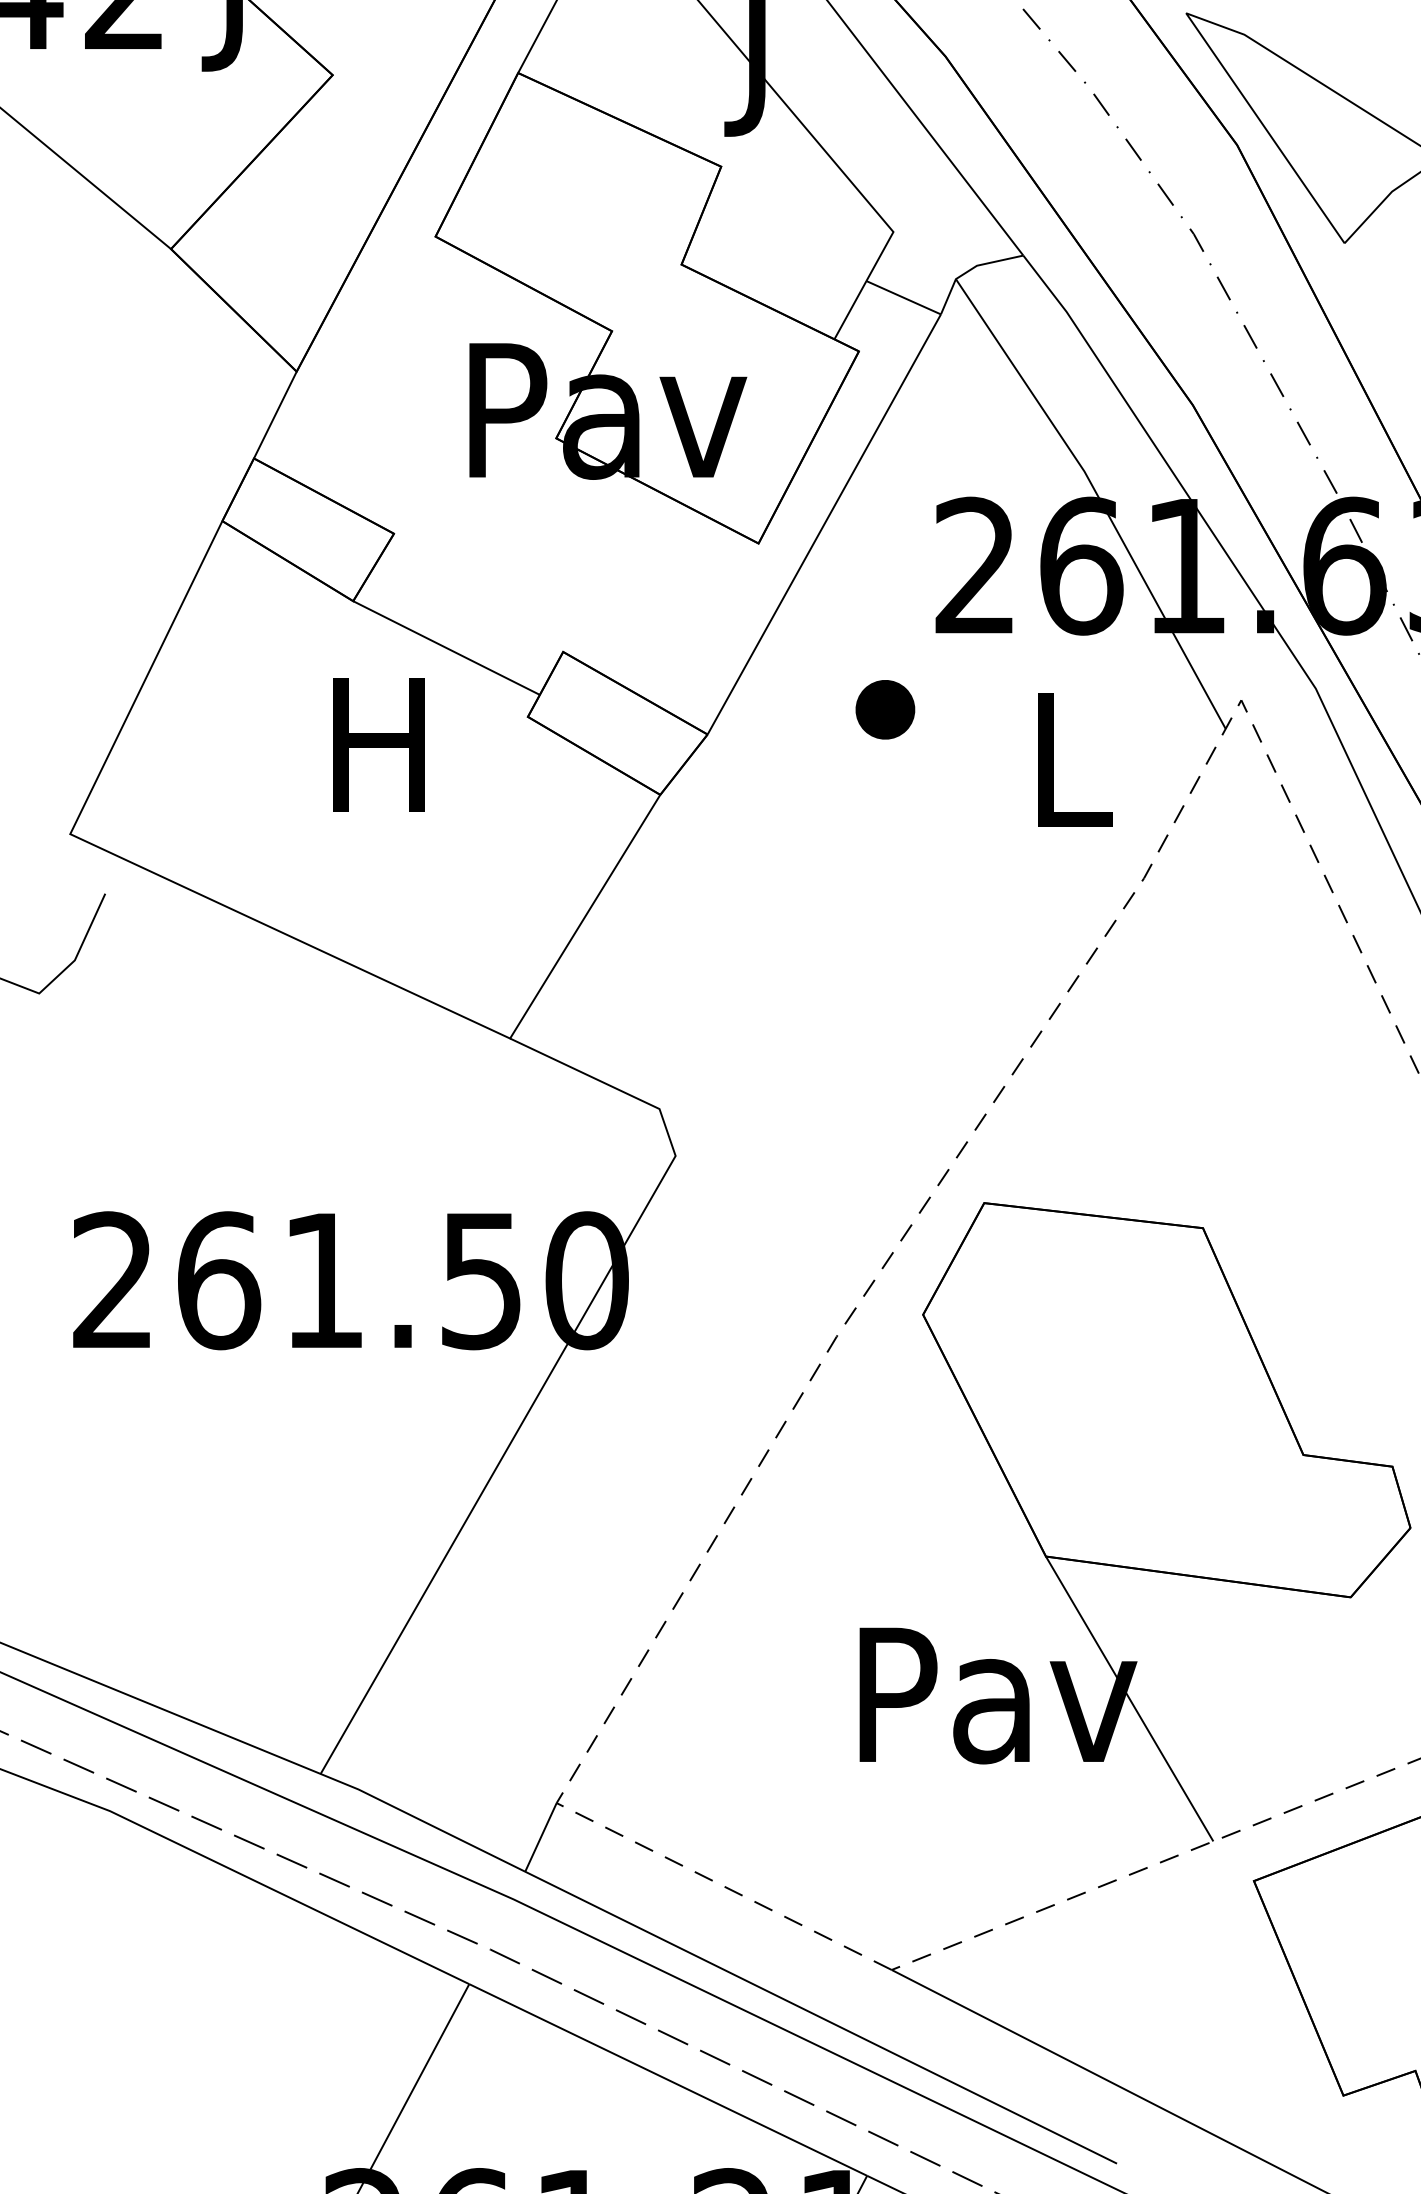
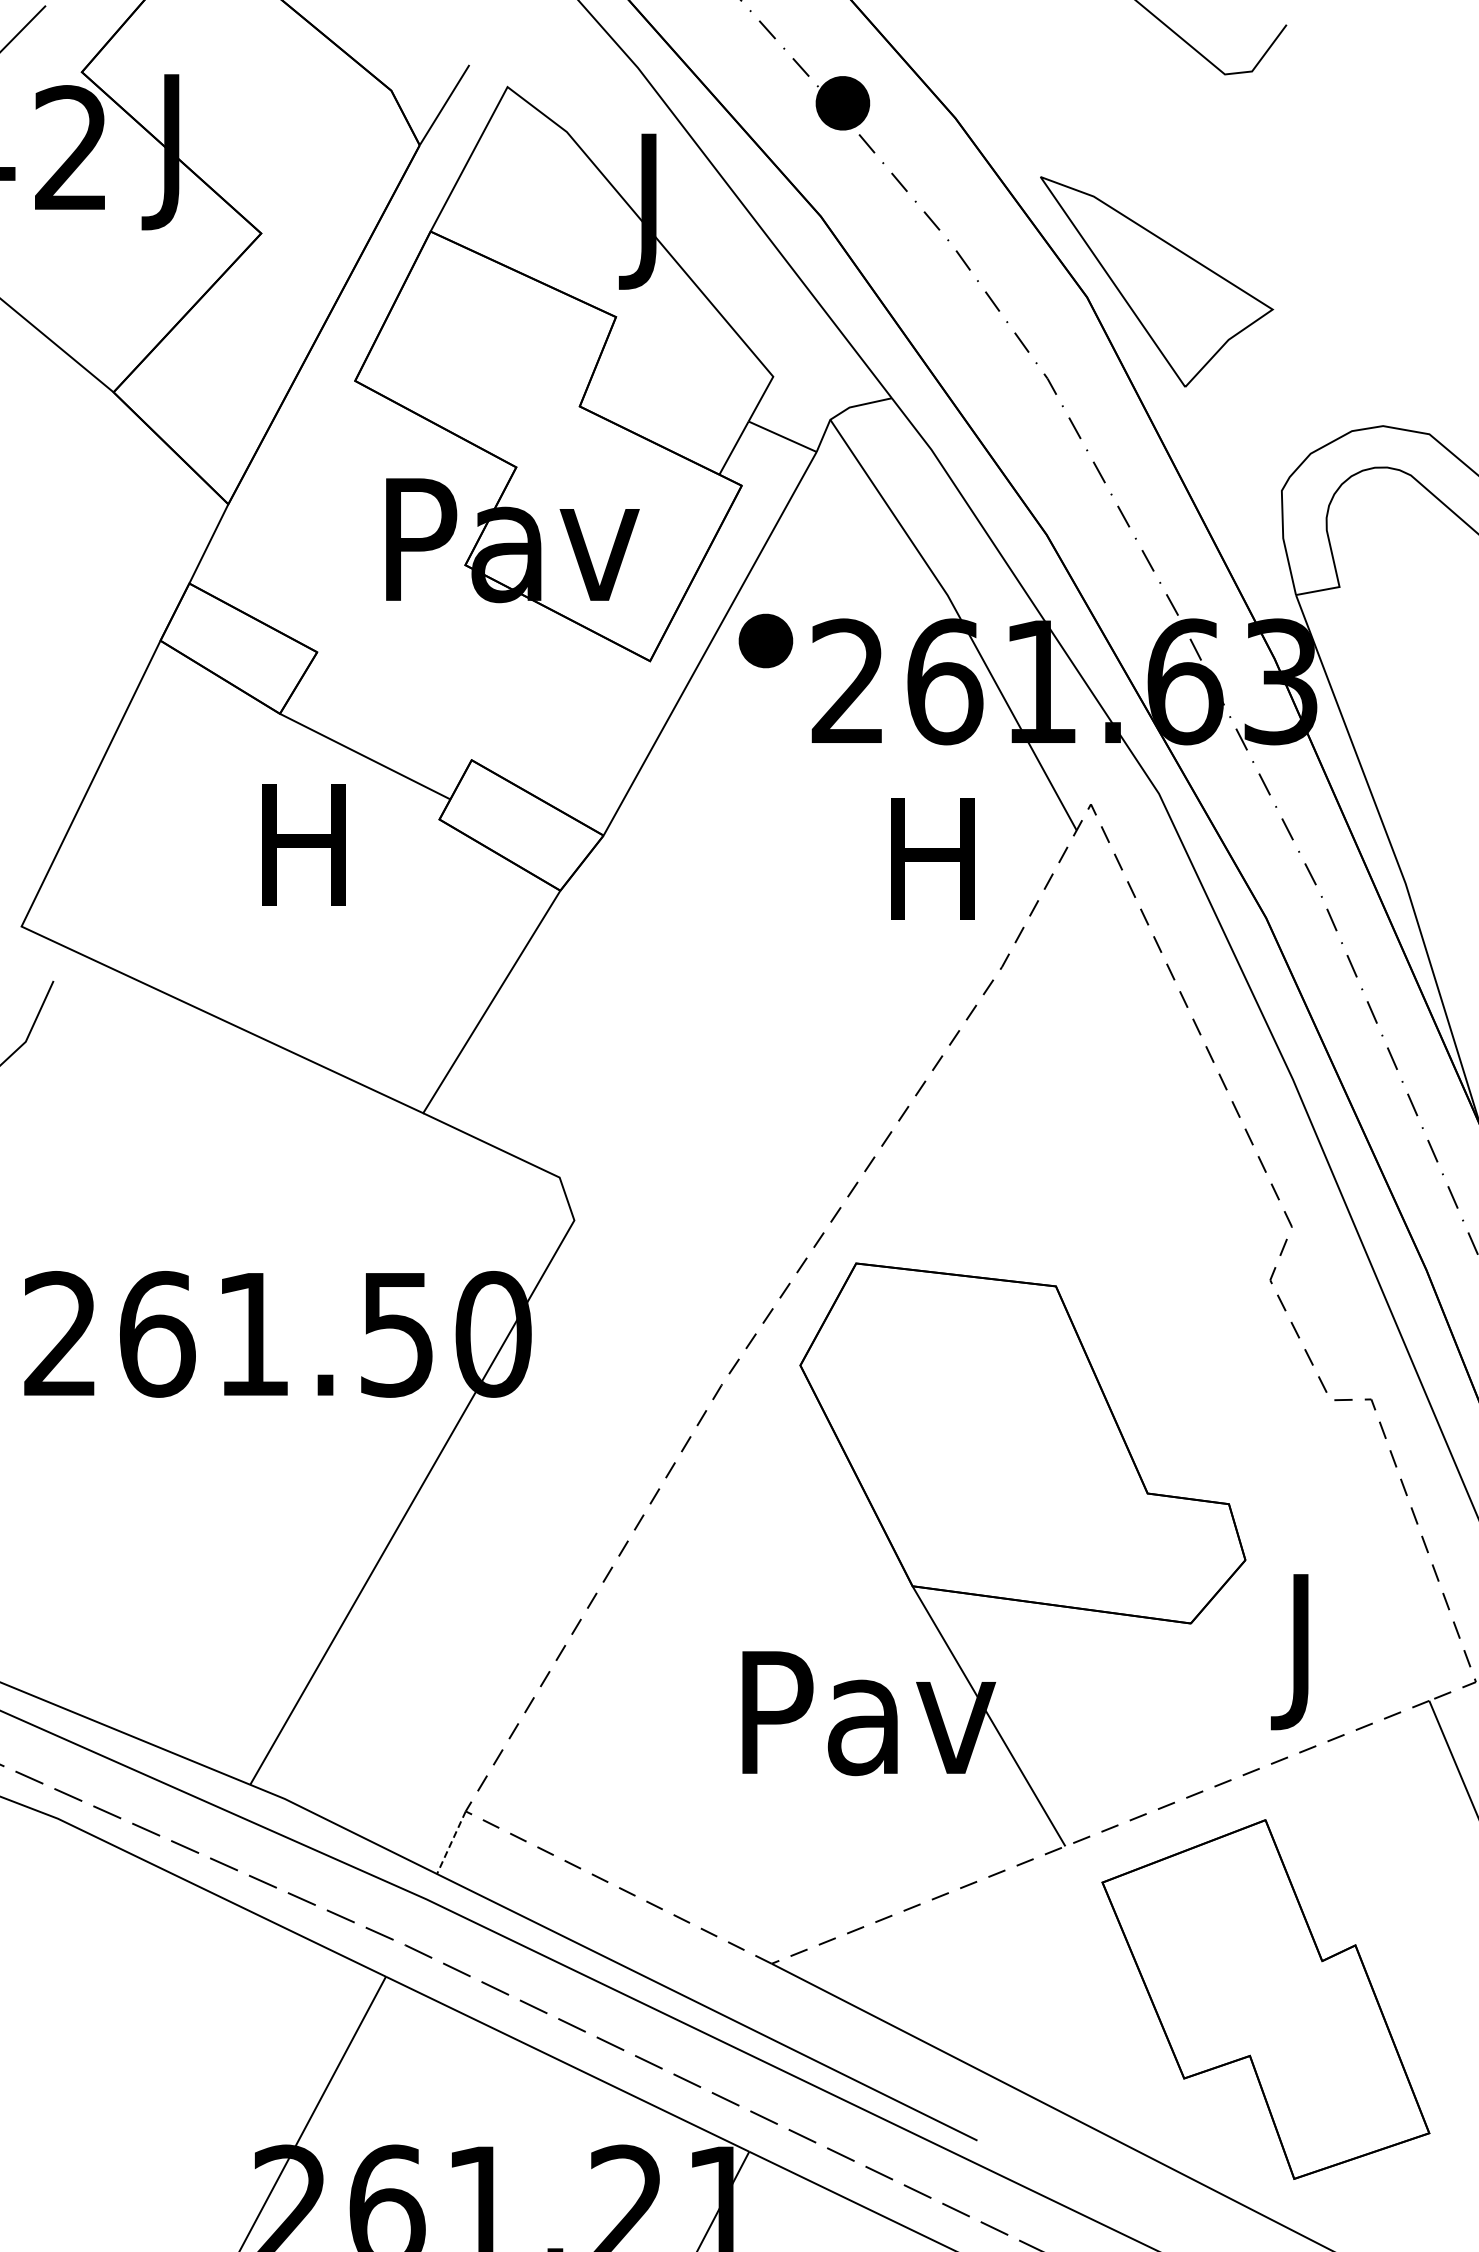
part: (884, 709) -> (765, 640), moved
text: (1067, 759) -> (932, 858), L -> H
line: (541, 1838) -> (451, 1843), solid -> dashed

